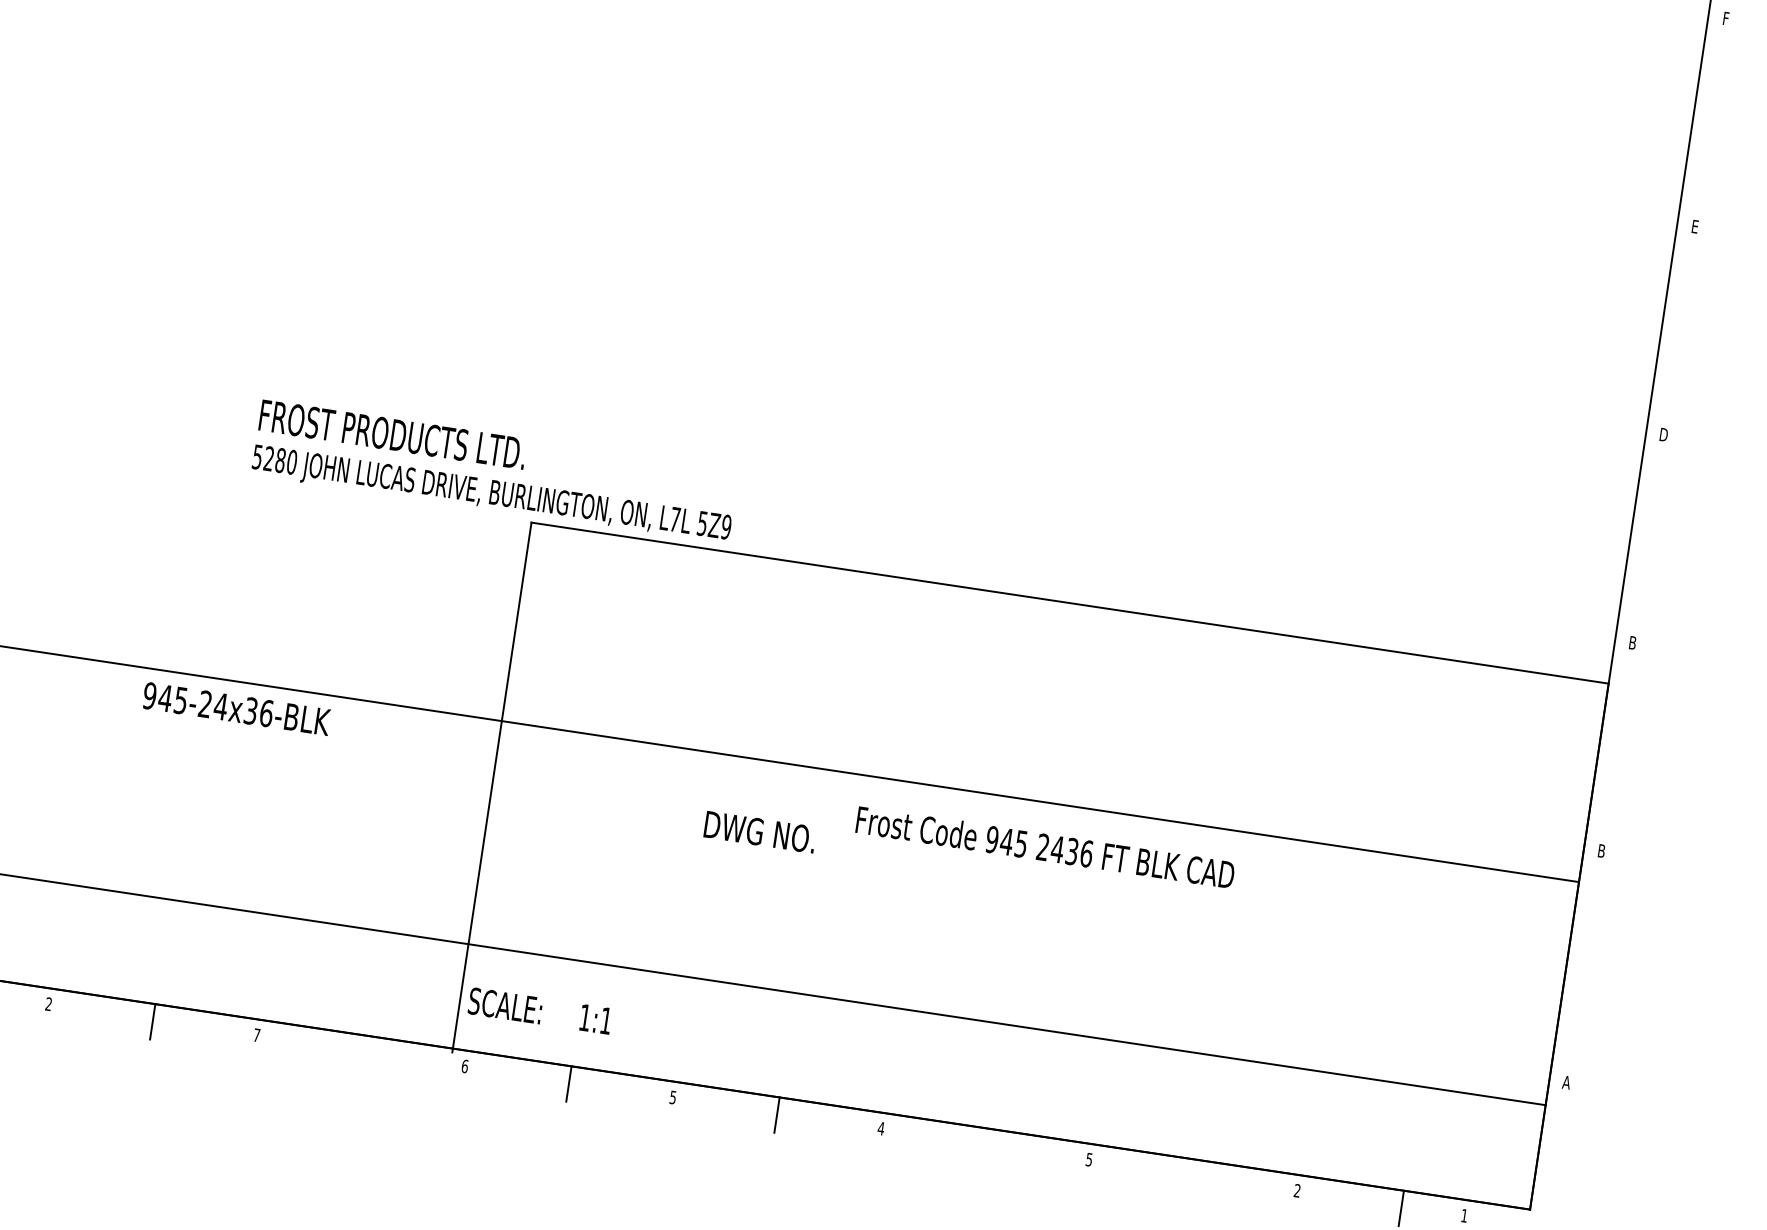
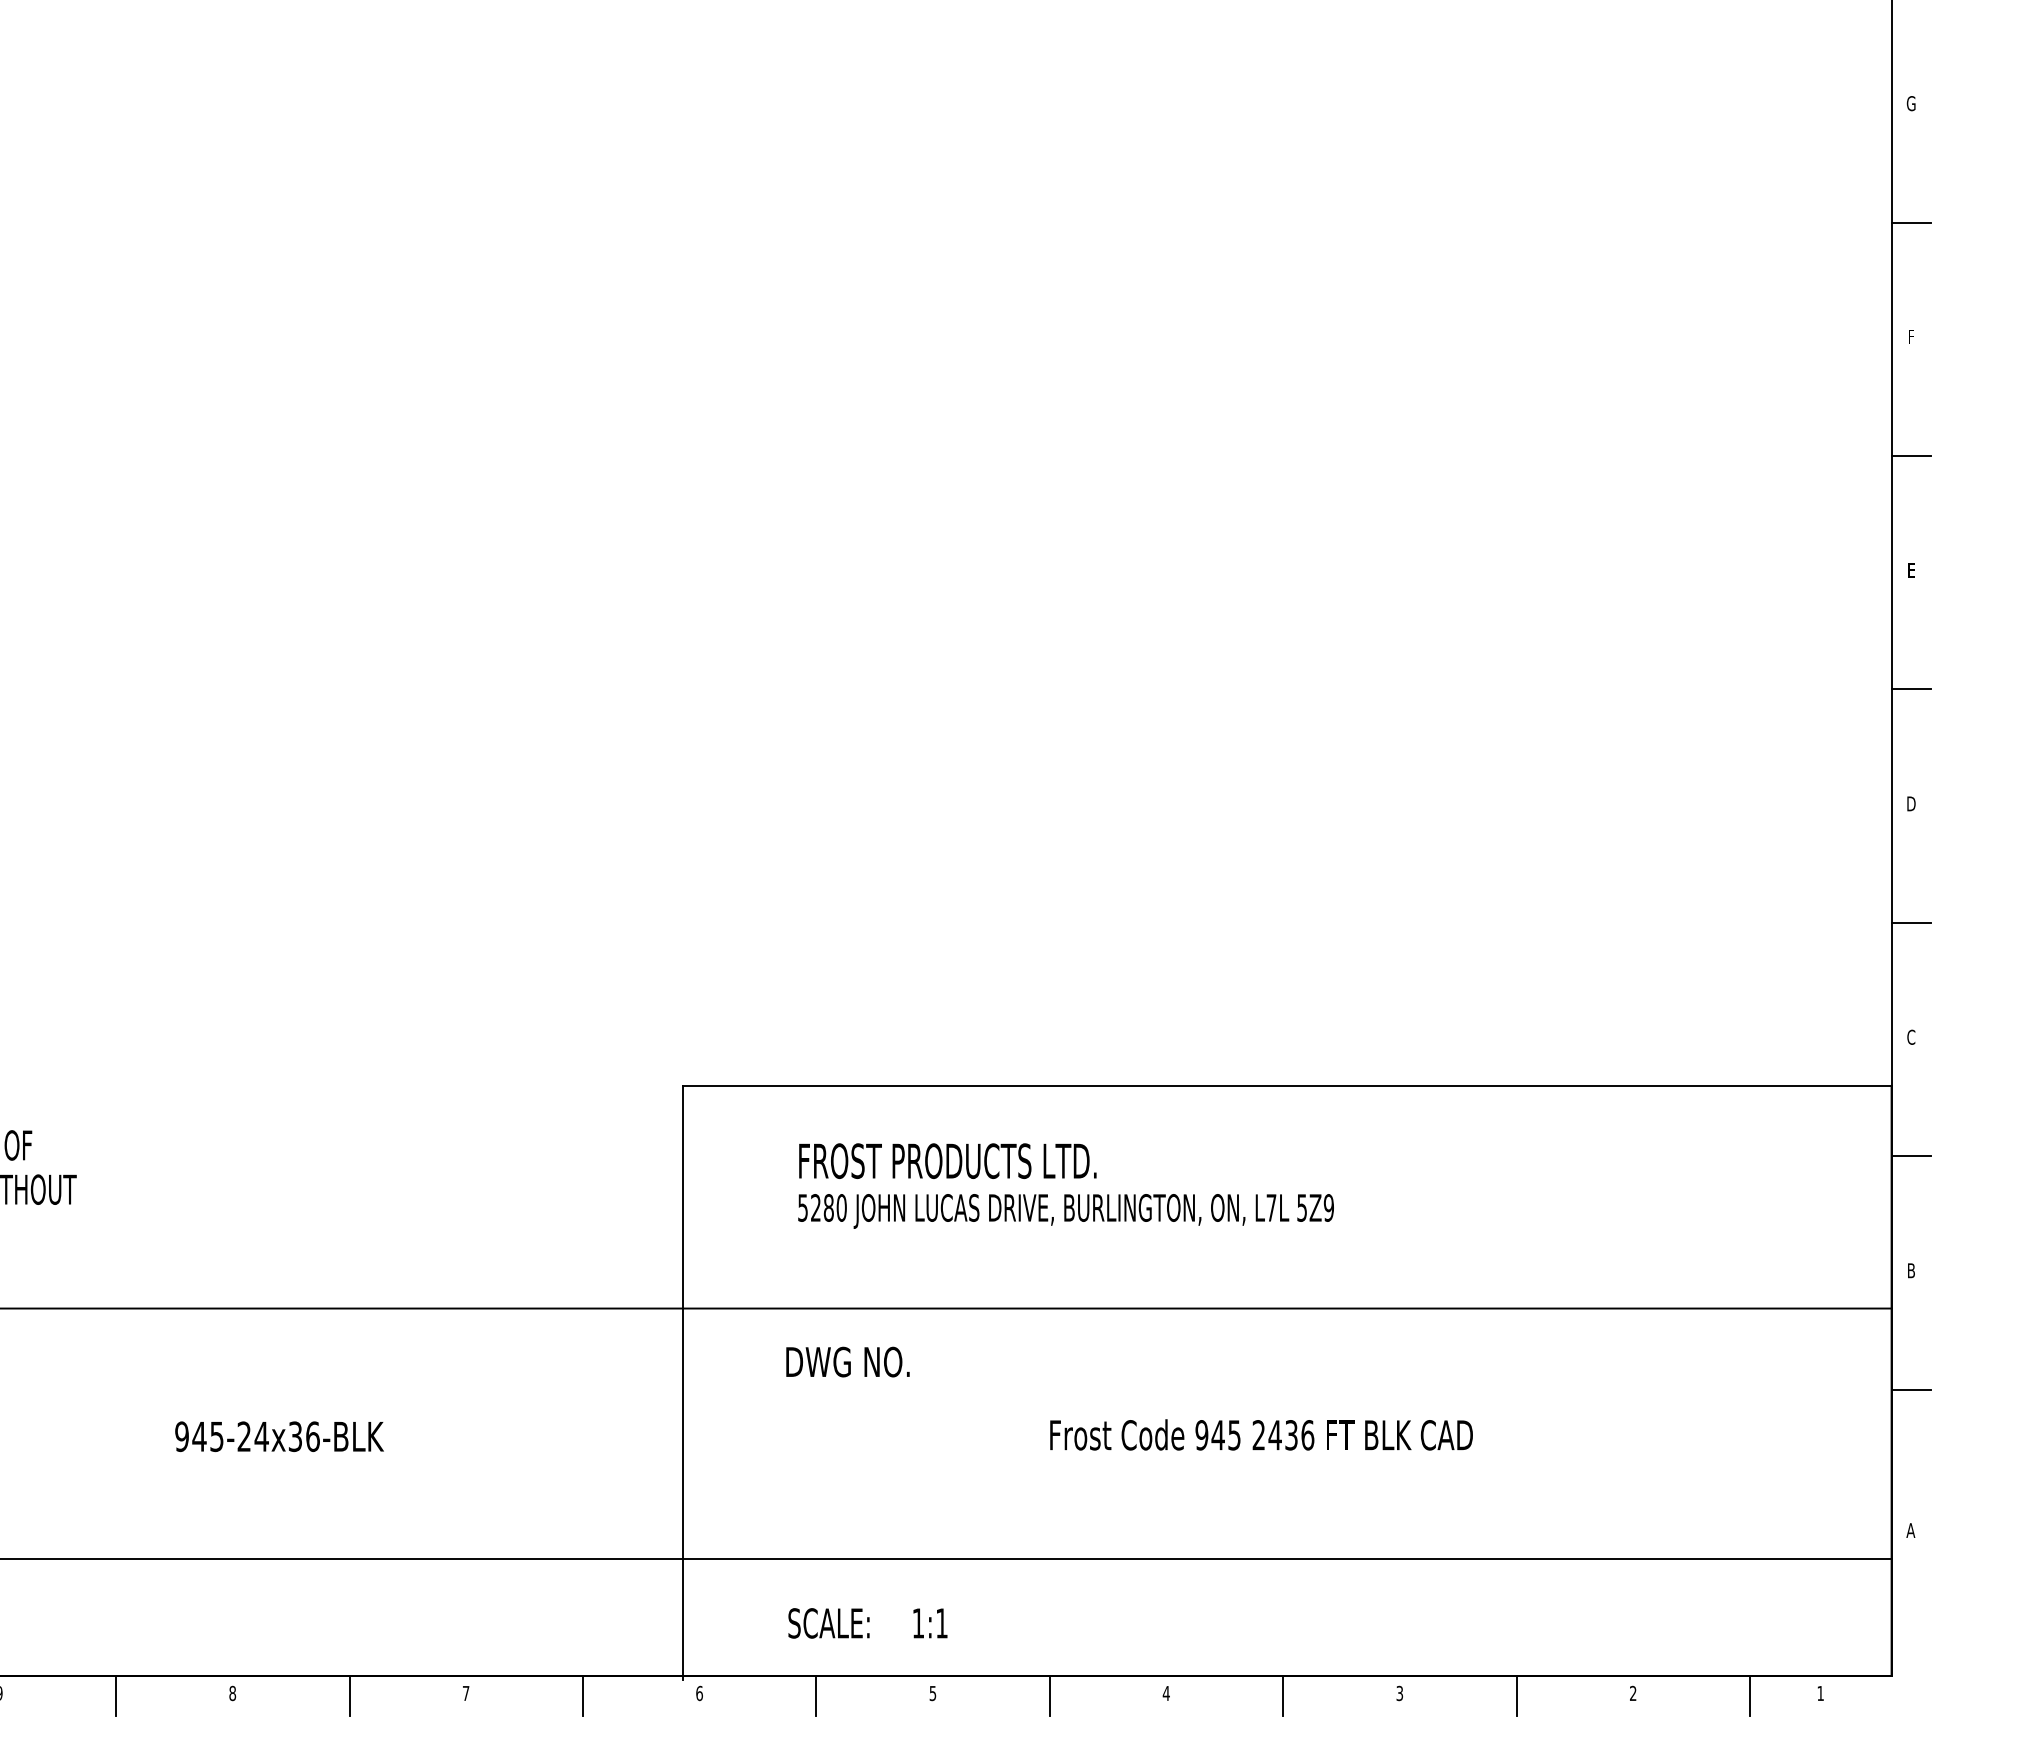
line: (1710, 125) -> (1911, 456), added
line: (1679, 332) -> (1911, 689), added
text: (494, 472) -> (1065, 1185), moved
line: (1648, 540) -> (1911, 922), added
text: (1633, 642) -> (1911, 1036), B -> C
text: (236, 708) -> (279, 1436), moved
line: (1617, 749) -> (1911, 1156), added
text: (759, 831) -> (847, 1361), moved
text: (1045, 846) -> (1261, 1434), moved
line: (1585, 956) -> (1911, 1389), added
text: (48, 1004) -> (232, 1693), 2 -> 8
text: (539, 1011) -> (867, 1623), moved
line: (361, 1052) -> (583, 1695), added
line: (985, 1146) -> (1283, 1695), added
text: (1089, 1158) -> (1399, 1692), 5 -> 3
line: (1193, 1177) -> (1516, 1695), added

